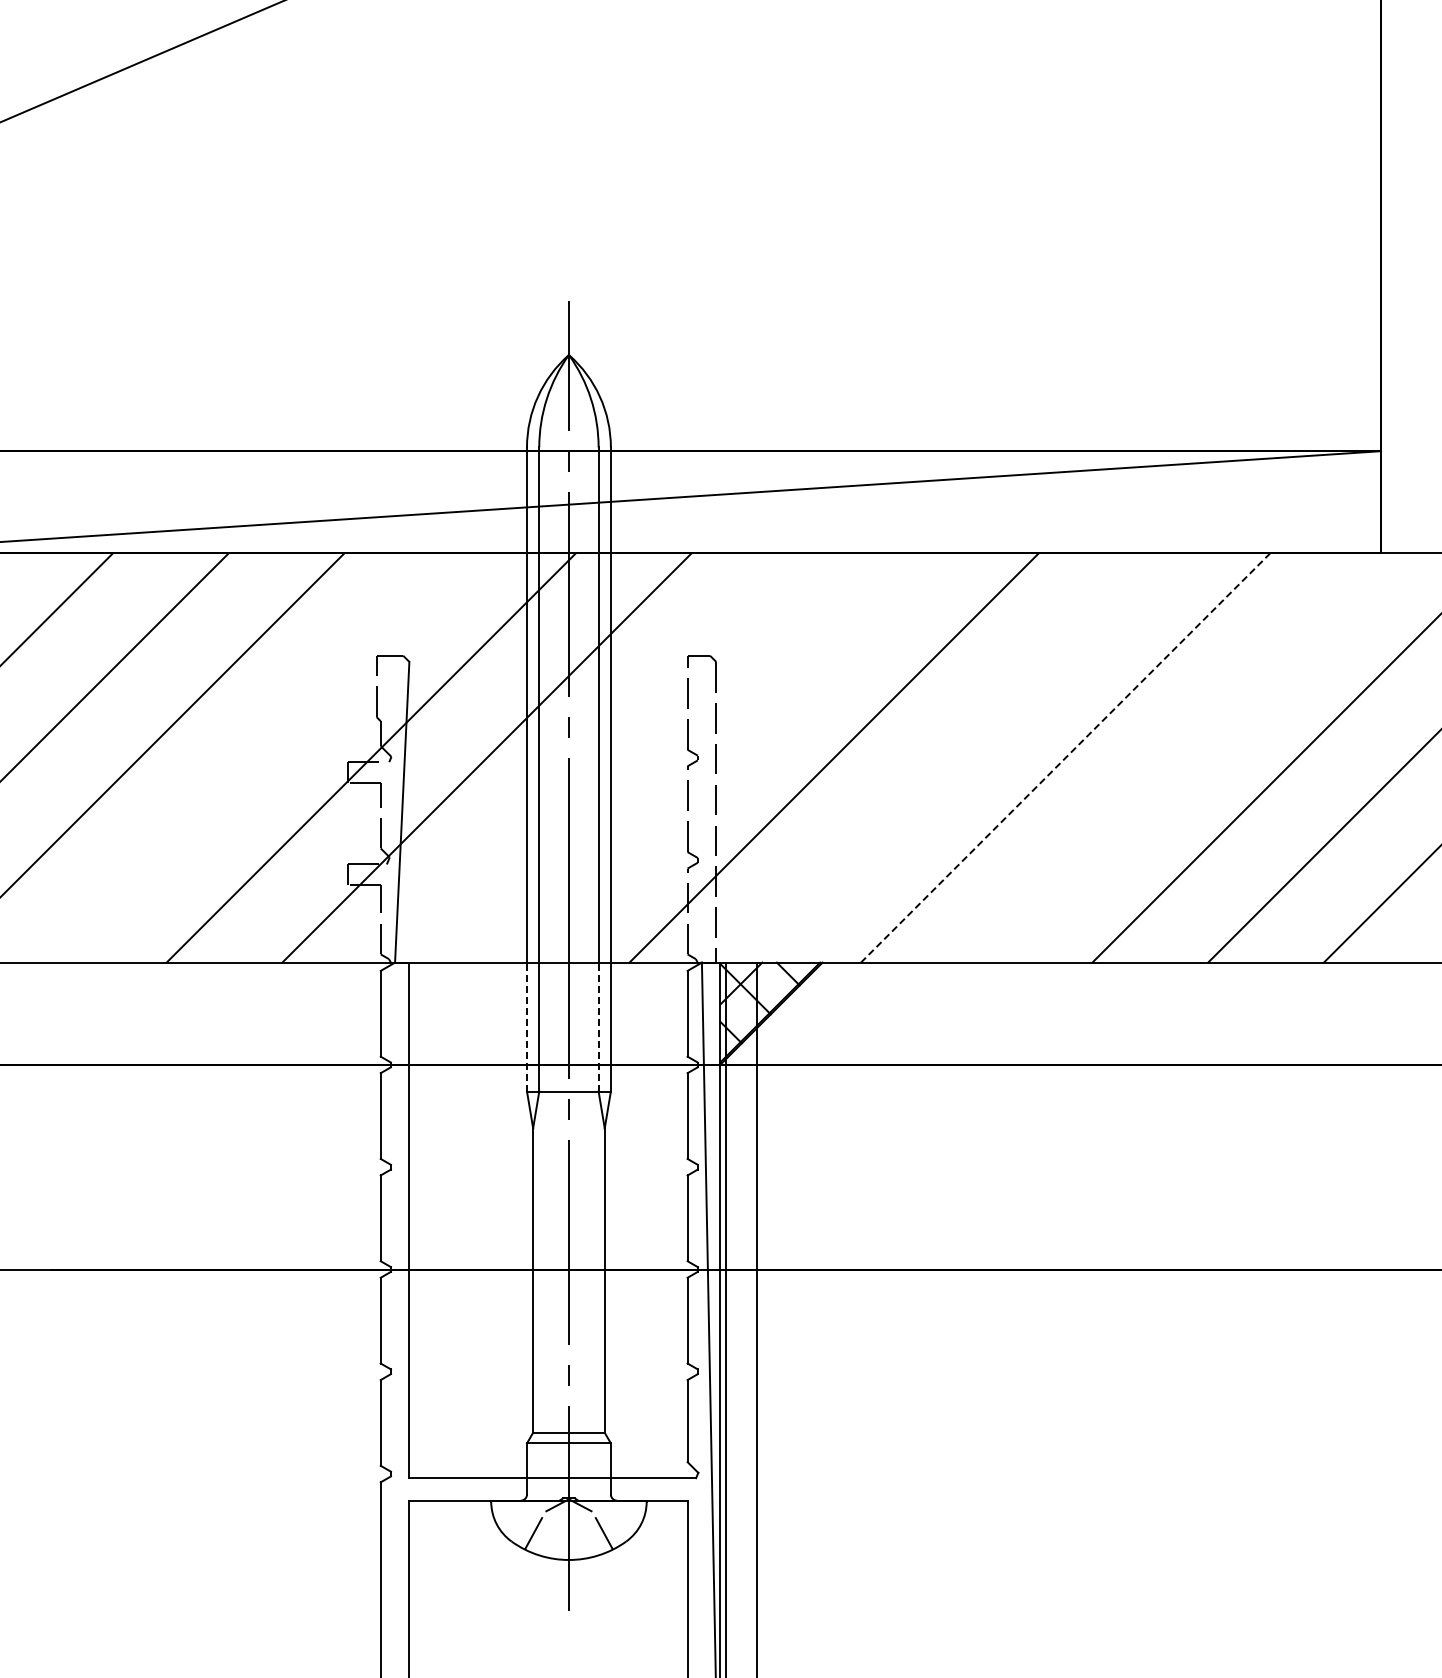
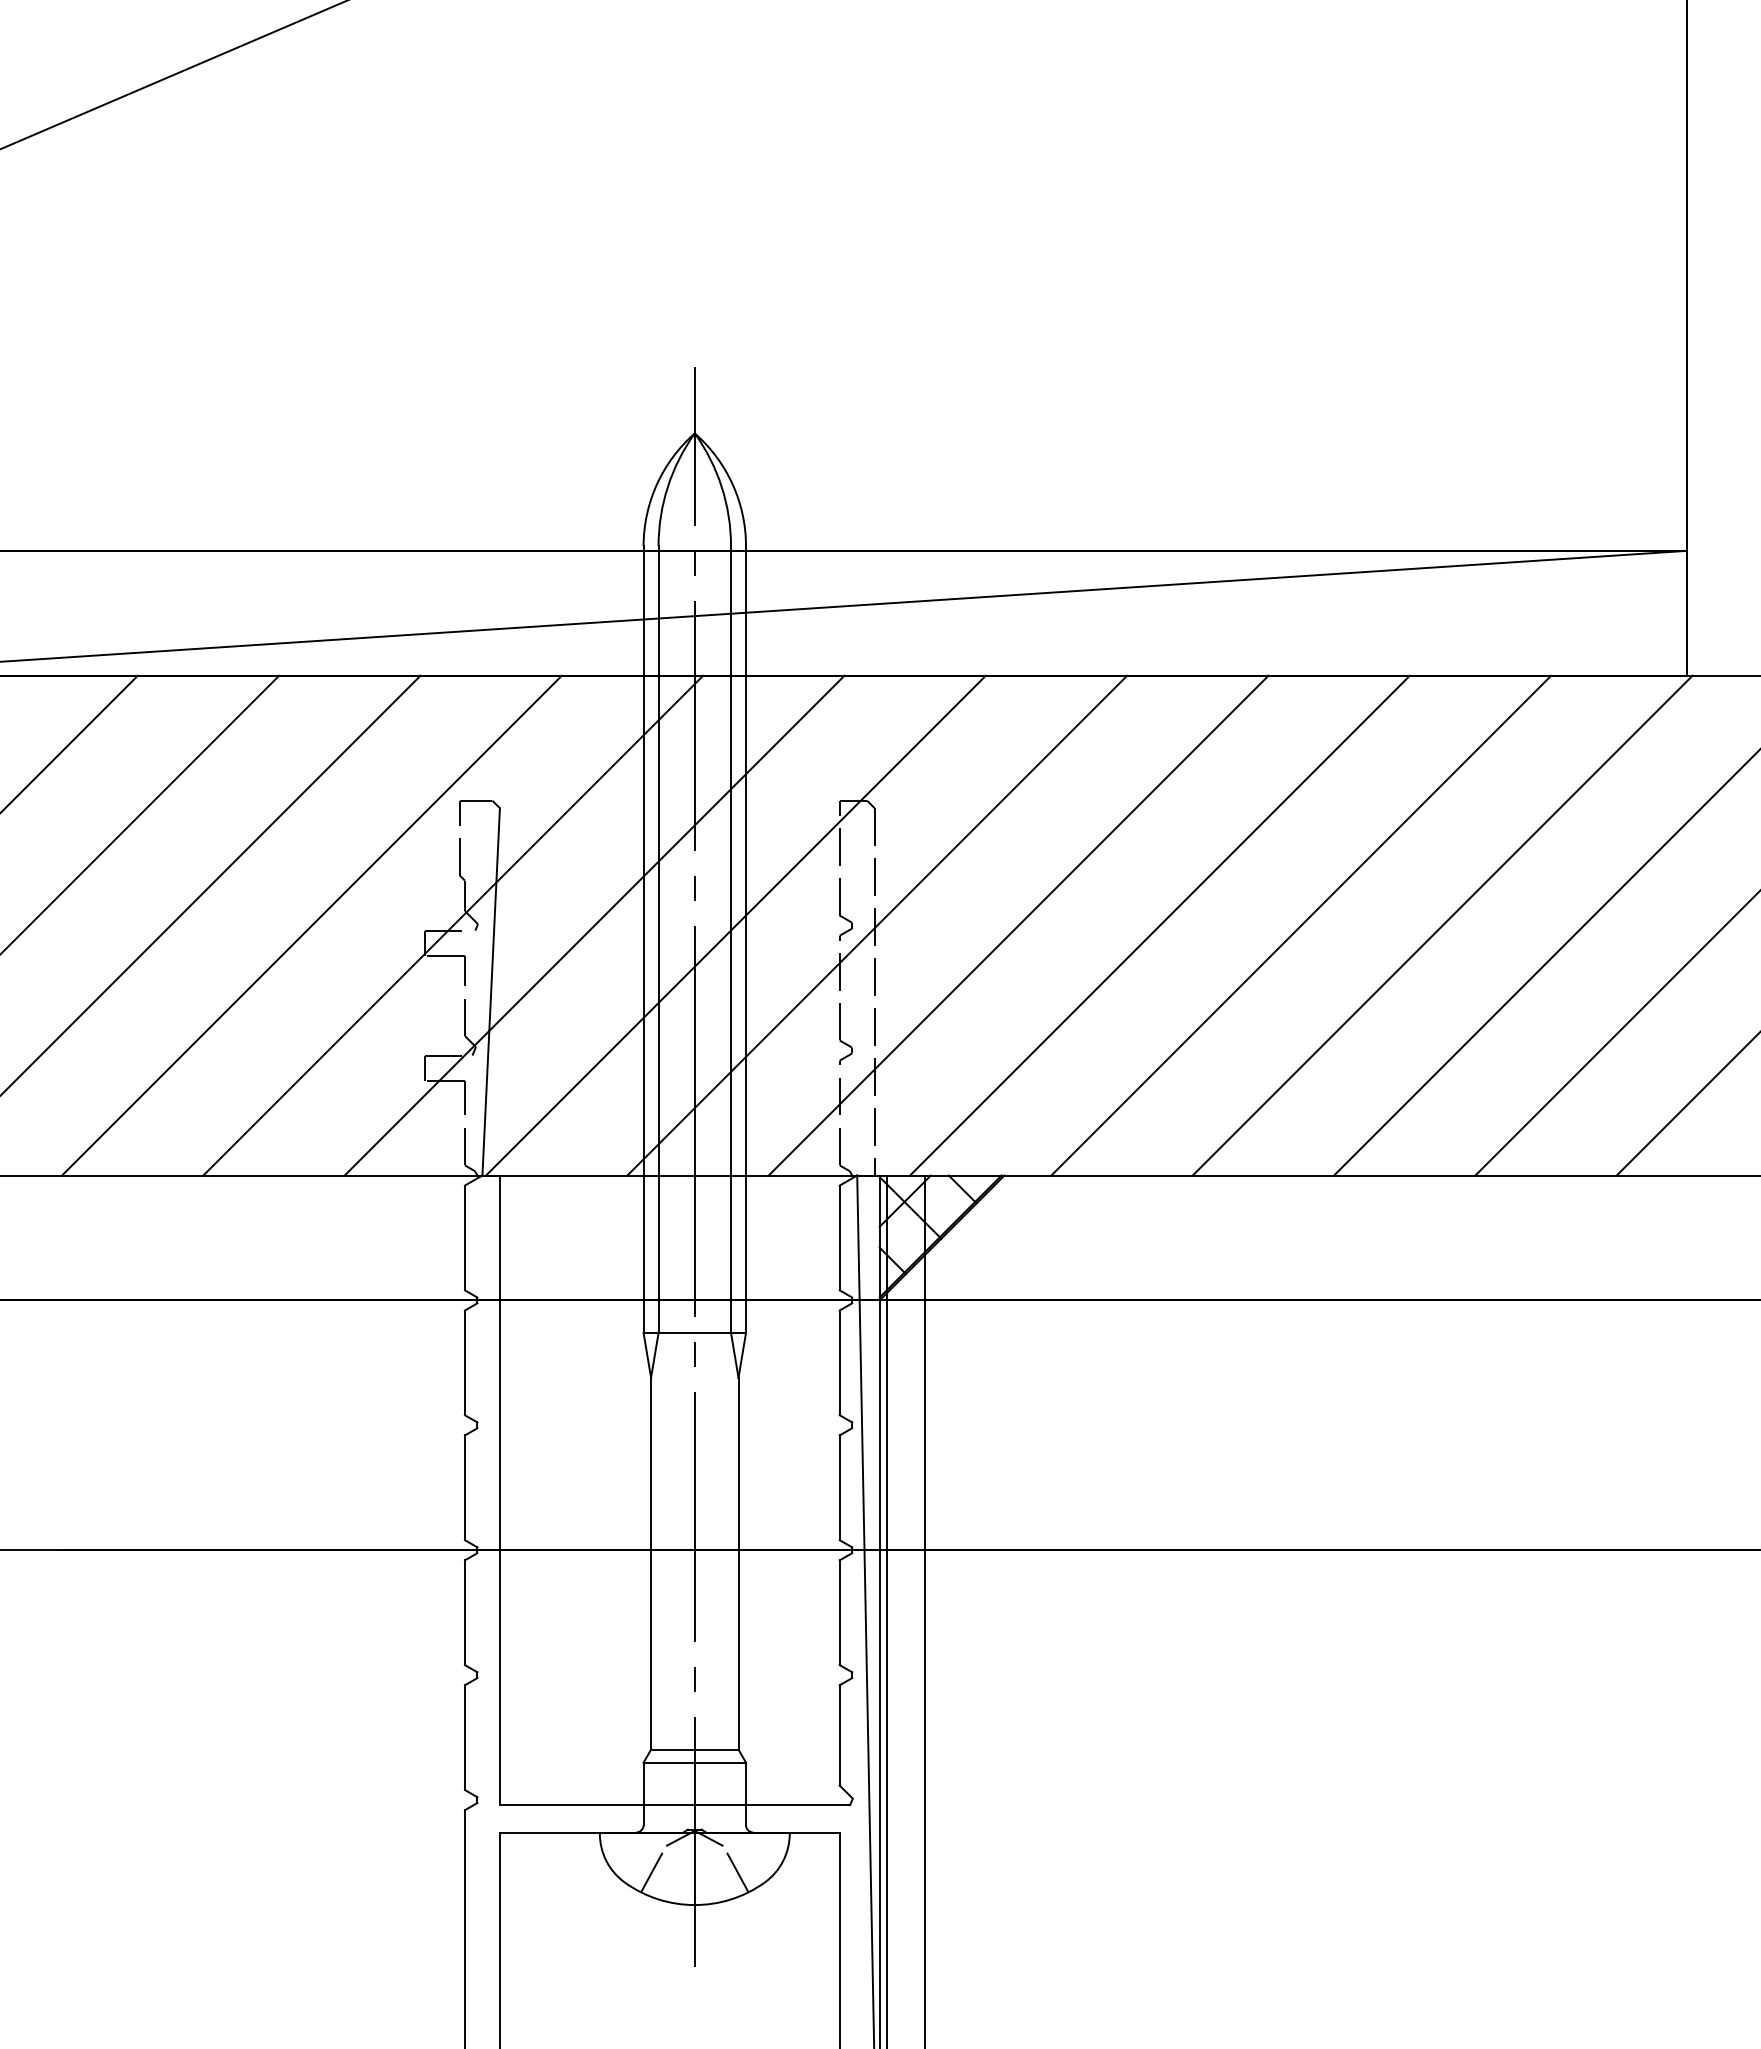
line: (255, 757) -> (311, 924), added
line: (602, 757) -> (735, 924), added
line: (717, 757) -> (876, 924), added
line: (949, 757) -> (1159, 924), added
line: (1065, 757) -> (1301, 924), dashed -> solid
line: (1180, 757) -> (1441, 924), added
line: (527, 1026) -> (644, 1253), dashed -> solid
line: (598, 1026) -> (730, 1253), dashed -> solid

